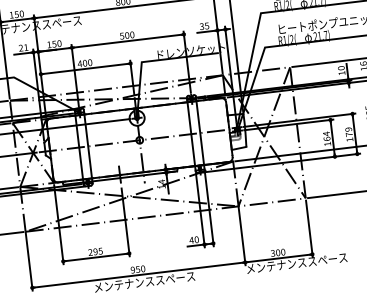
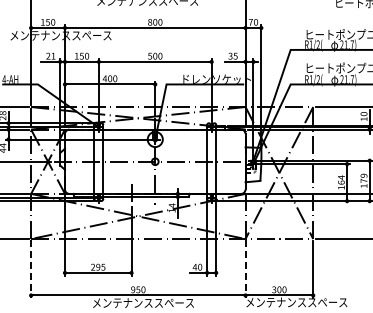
line: (242, 236) -> (245, 269), solid -> dashed
line: (29, 261) -> (31, 269), solid -> dashed

